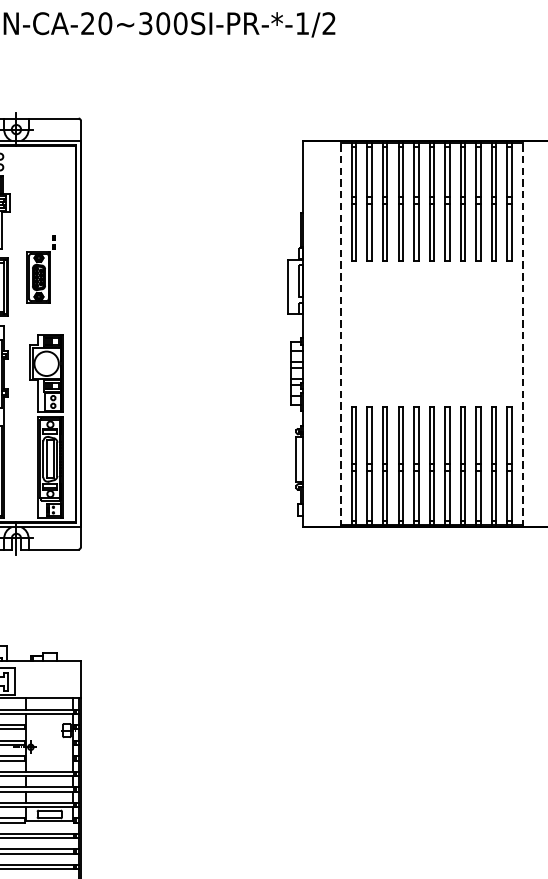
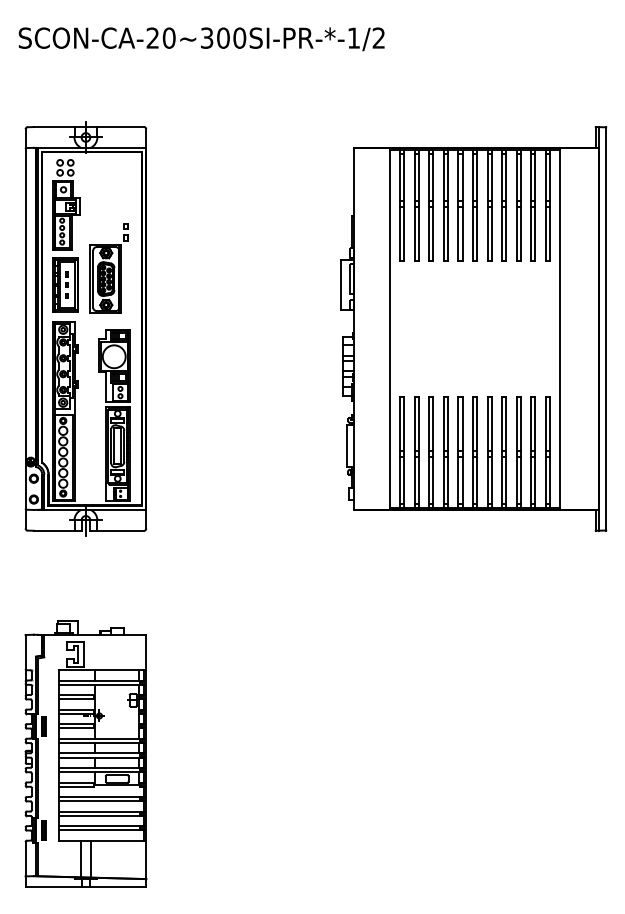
part: (40, 269) -> (108, 268), size x1.43
line: (340, 333) -> (389, 328), dashed -> solid
line: (523, 333) -> (560, 328), dashed -> solid

